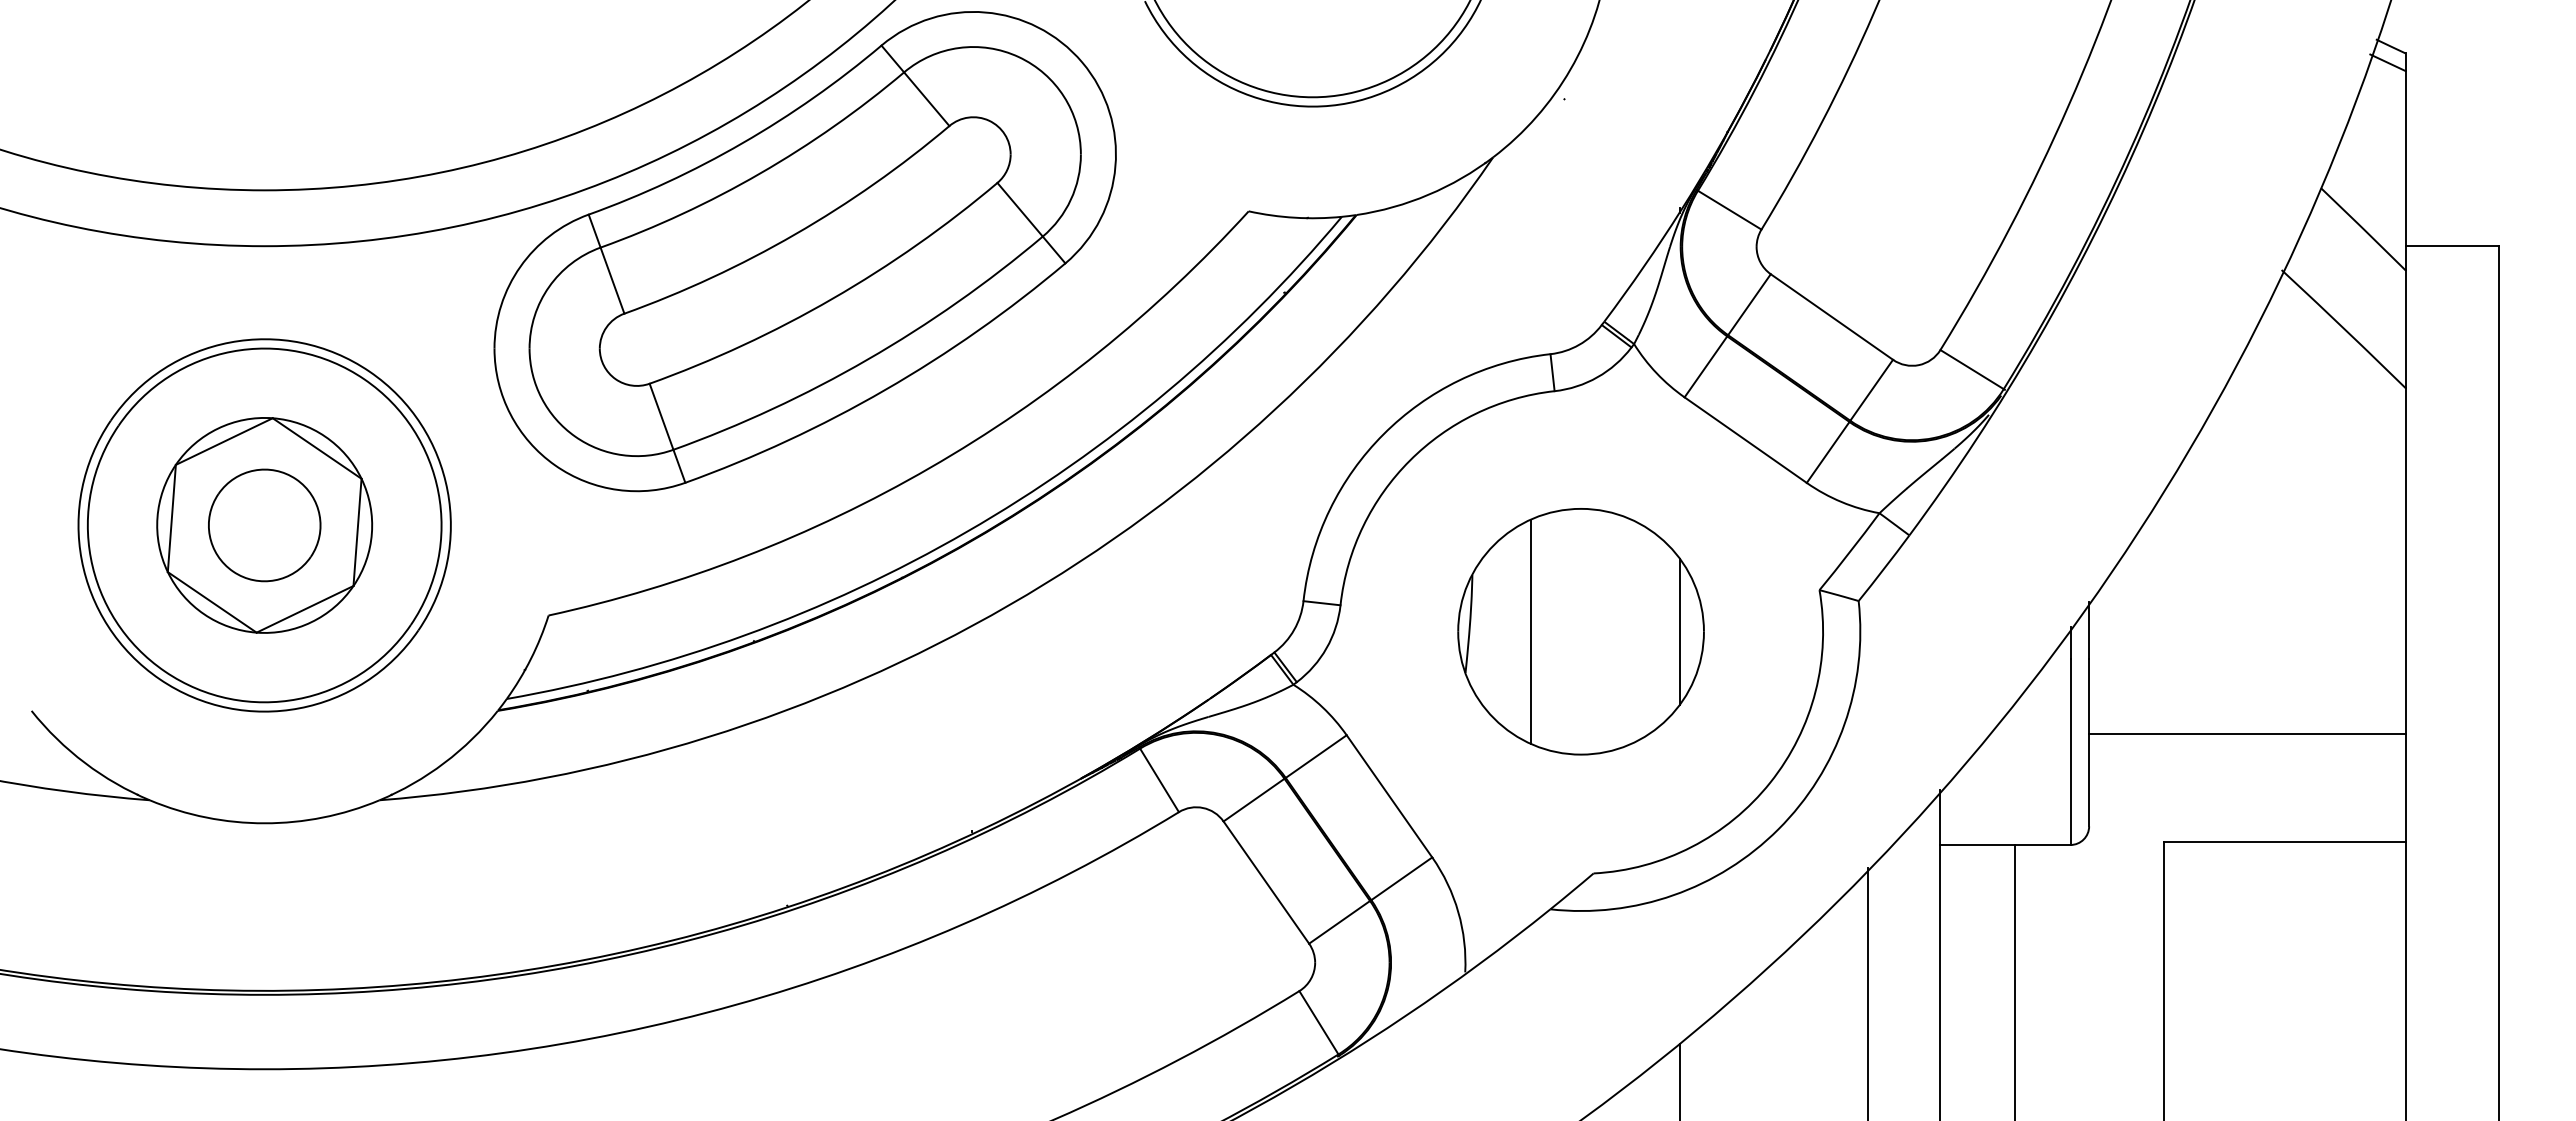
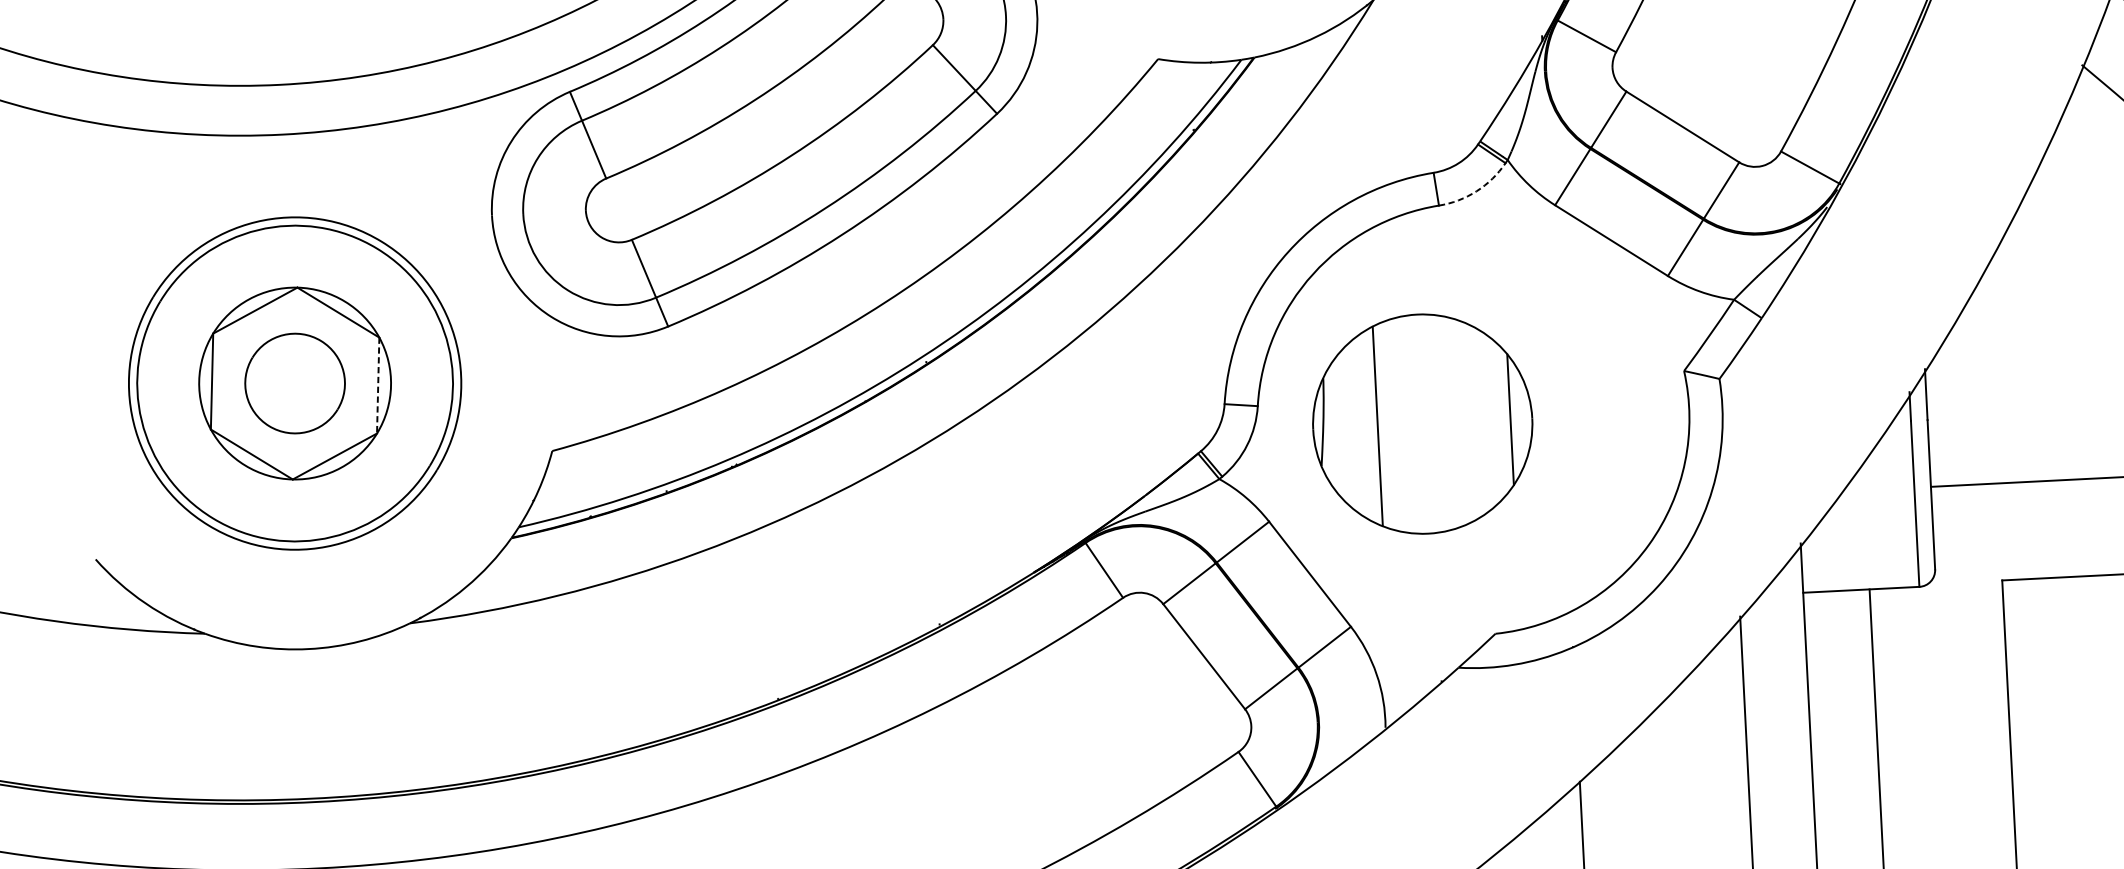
arc: (1597, 377) -> (1476, 191), solid -> dashed
line: (357, 532) -> (378, 385), solid -> dashed
part: (1580, 631) -> (1422, 423), moved

